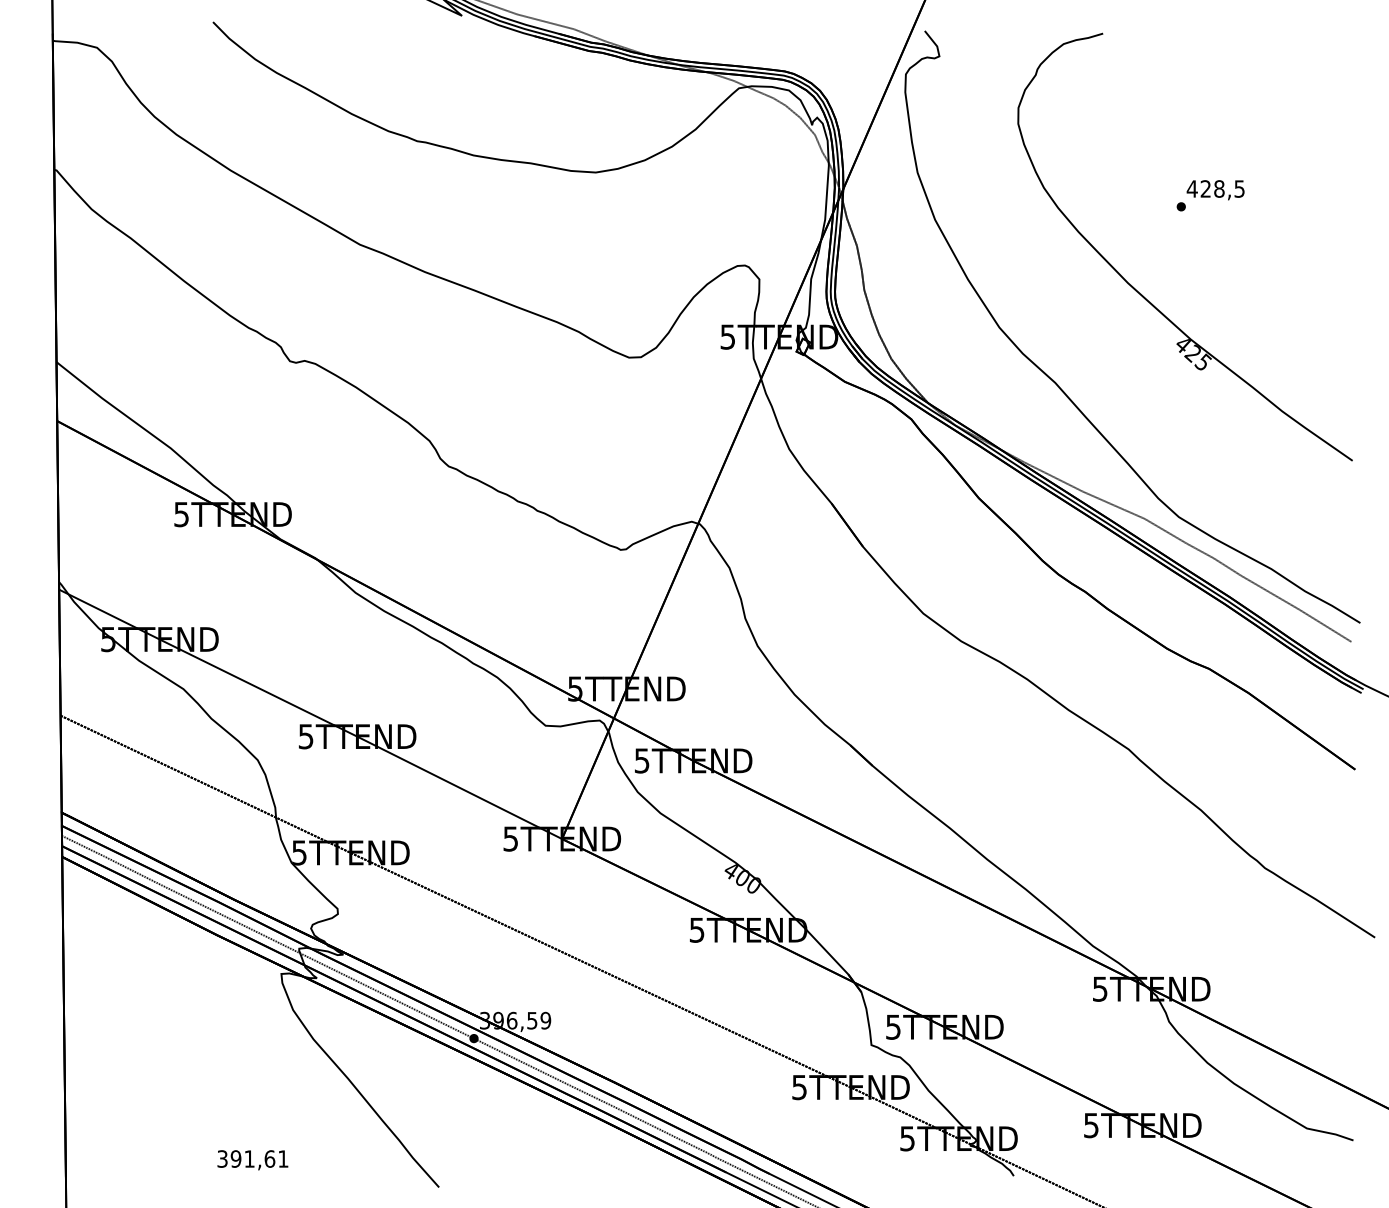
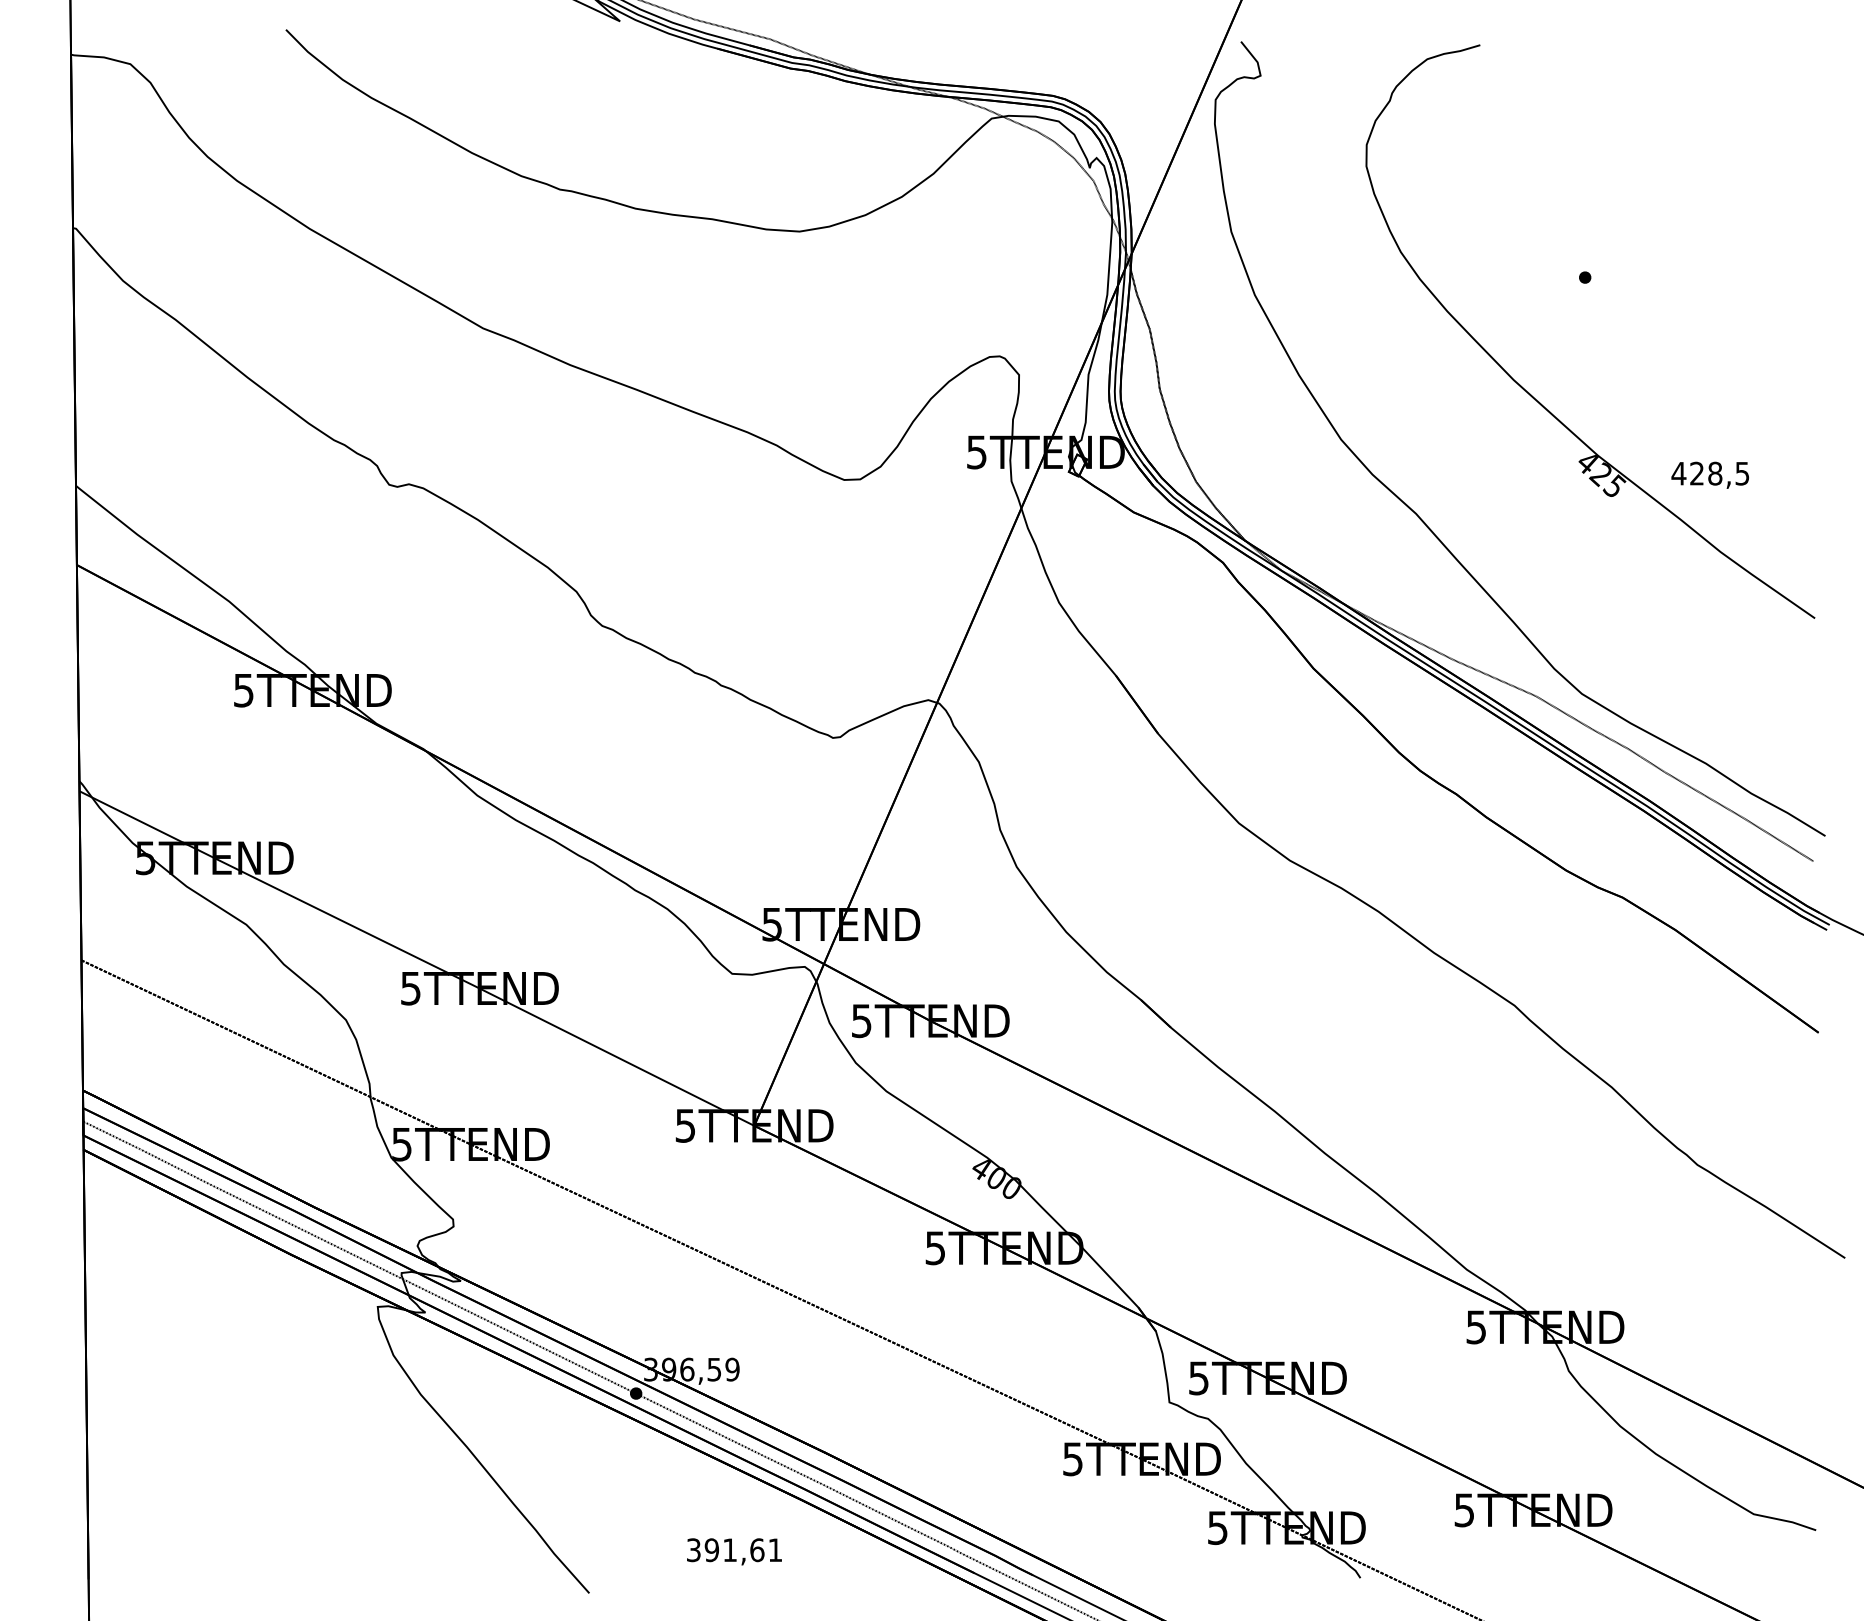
text: (1215, 189) -> (1709, 474), moved
text: (252, 1159) -> (734, 1551), moved

